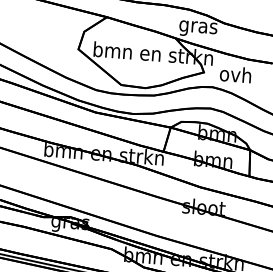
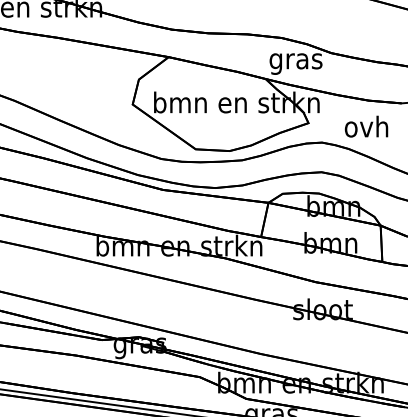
text: (235, 74) -> (366, 126), moved

